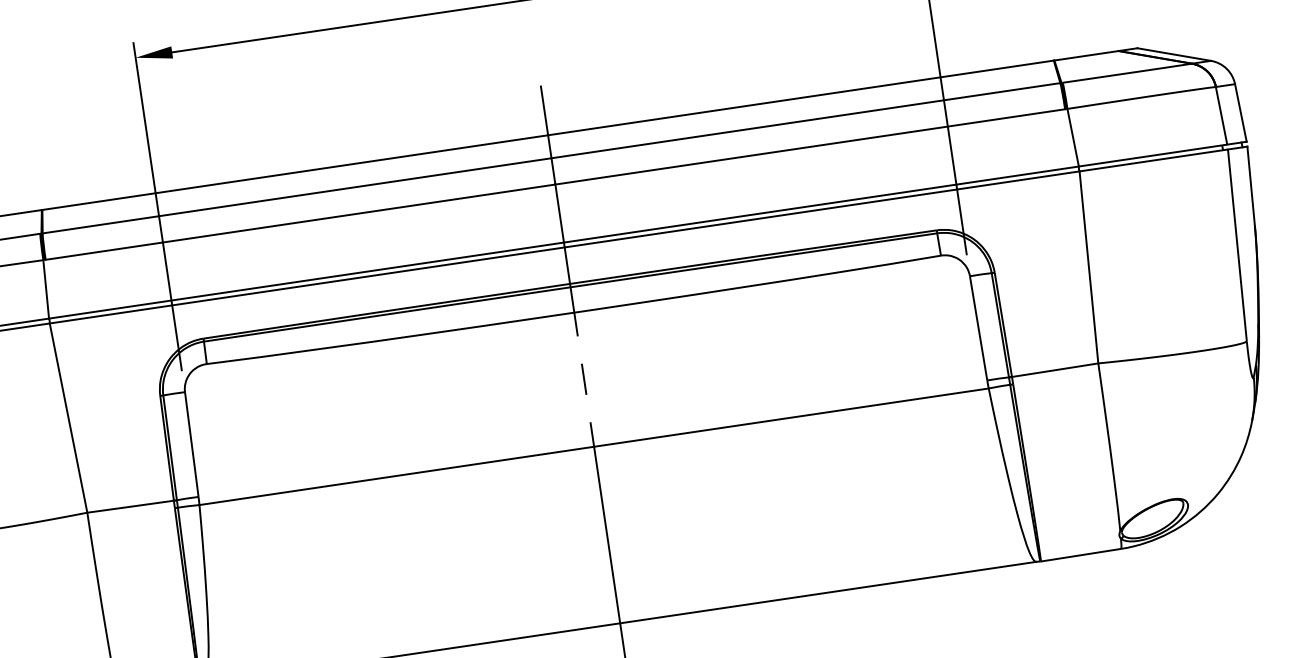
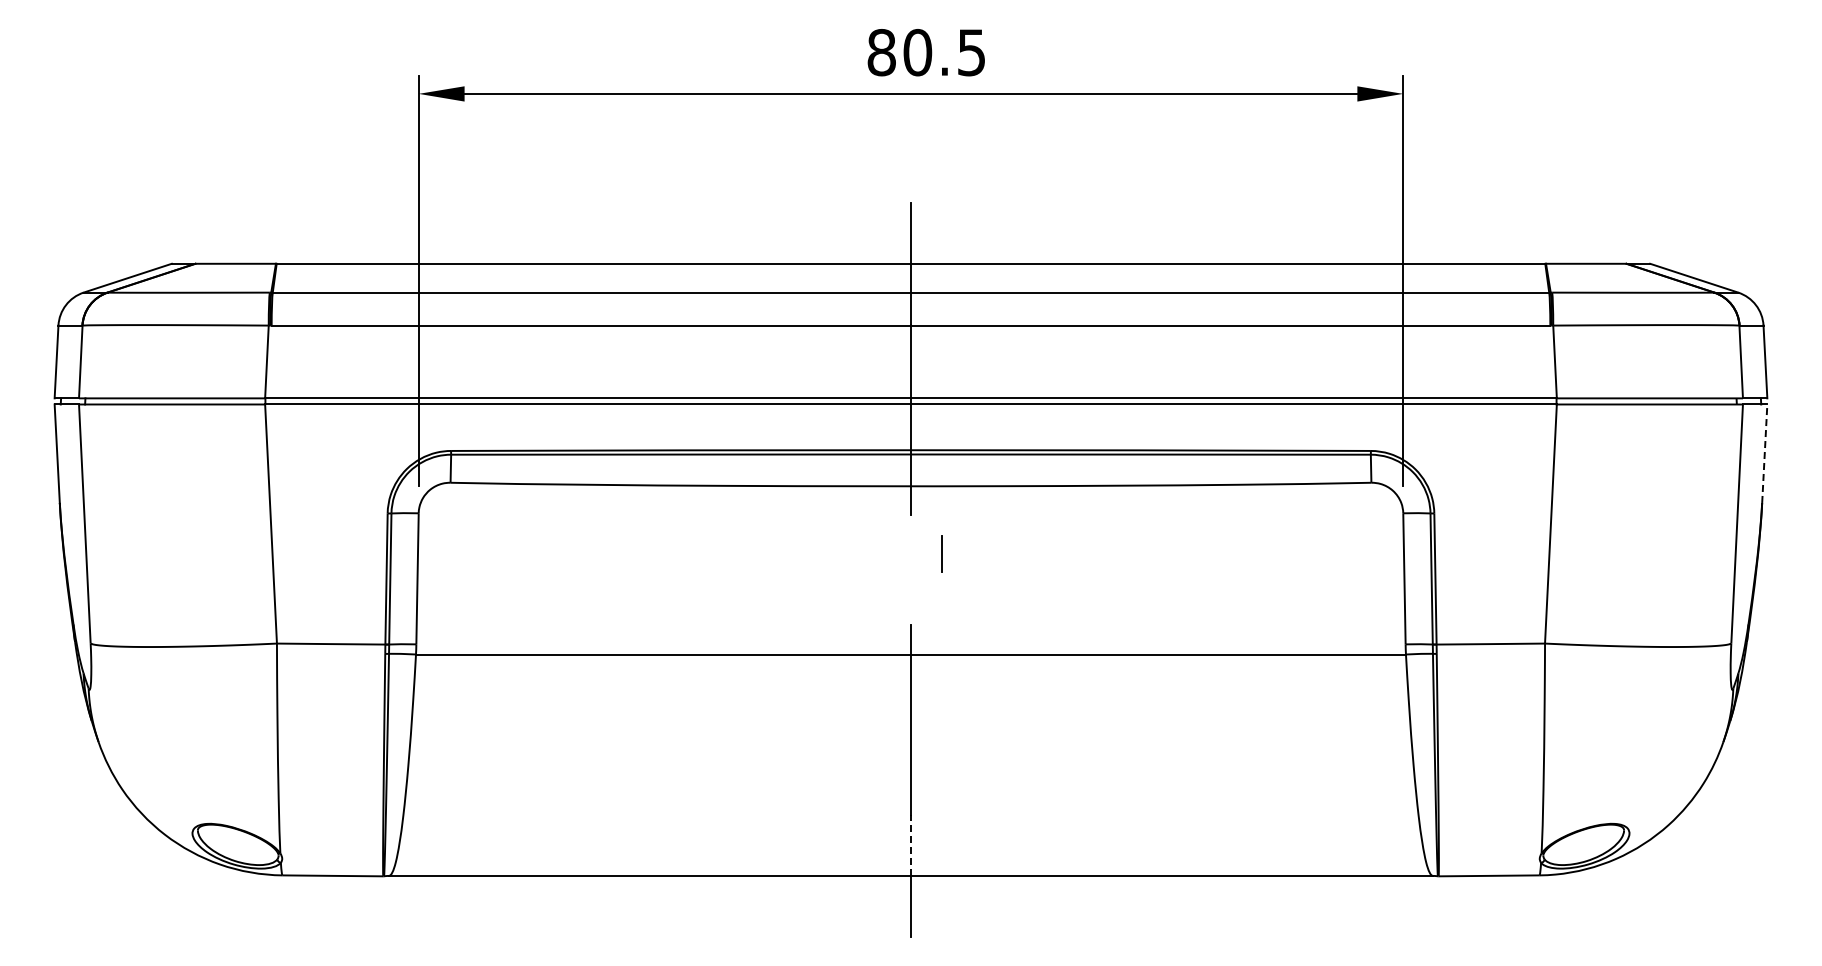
line: (1250, 186) -> (1764, 453), solid -> dashed
line: (583, 379) -> (941, 553), moved
line: (617, 598) -> (911, 845), solid -> dashed

